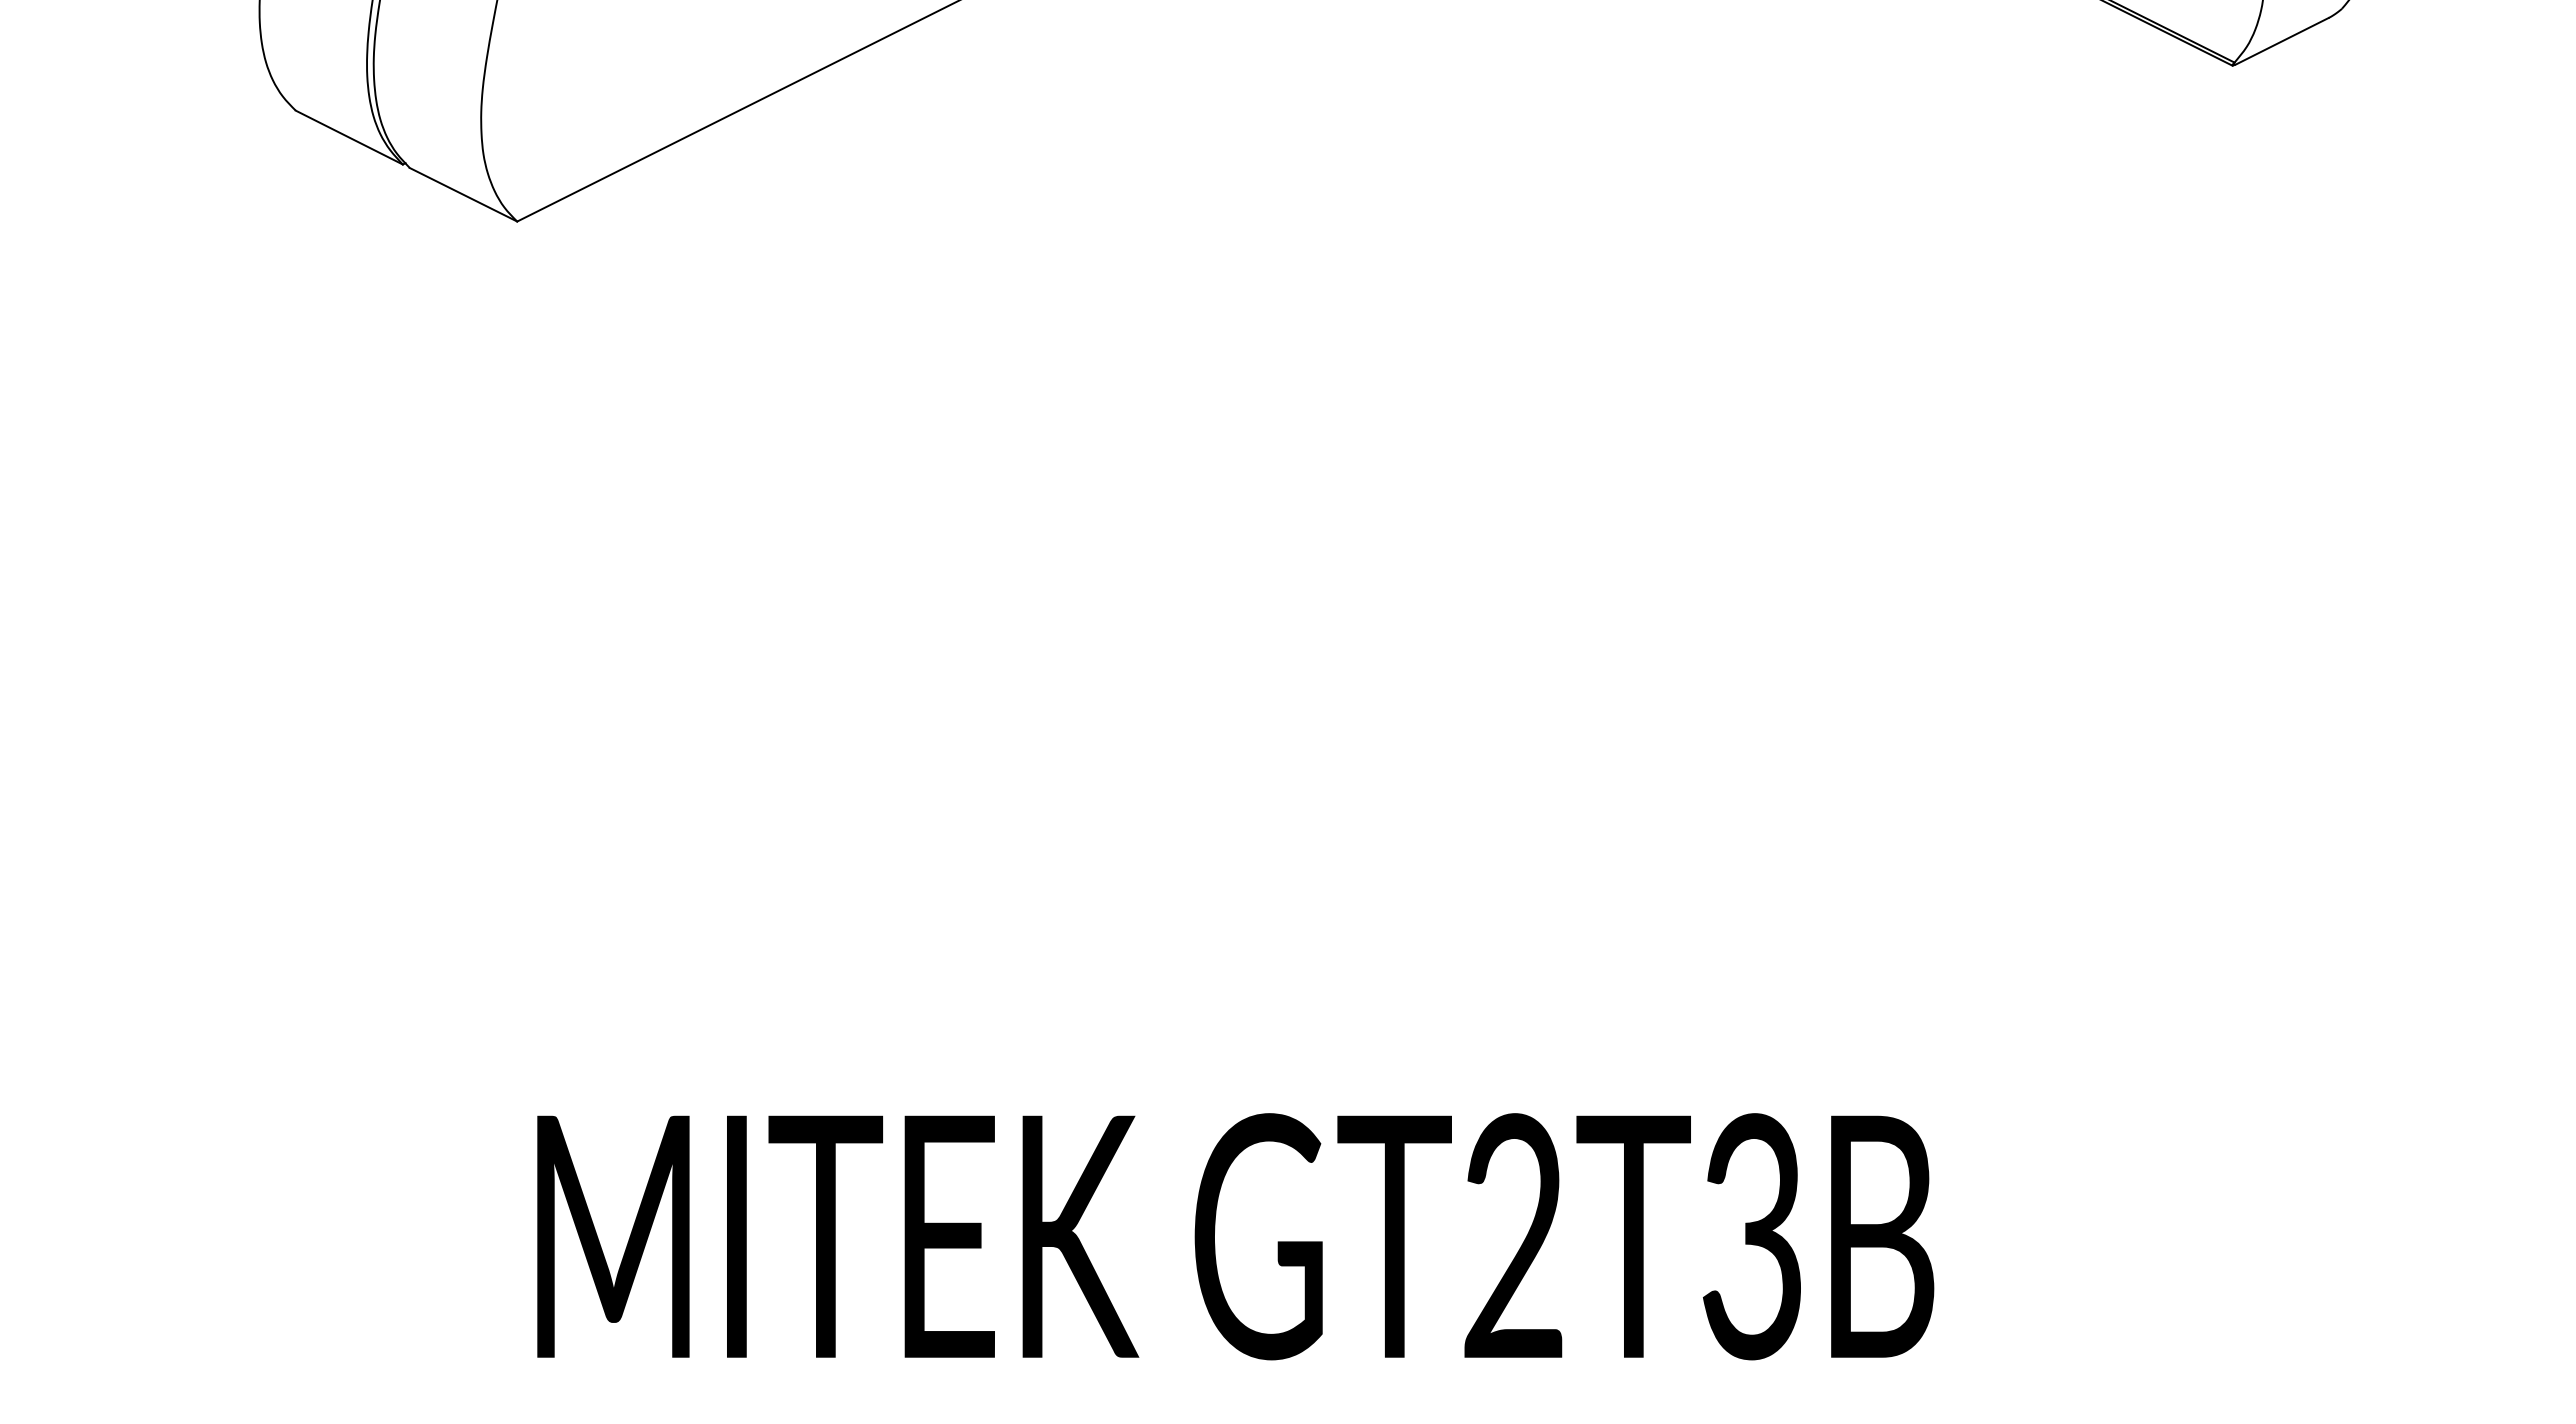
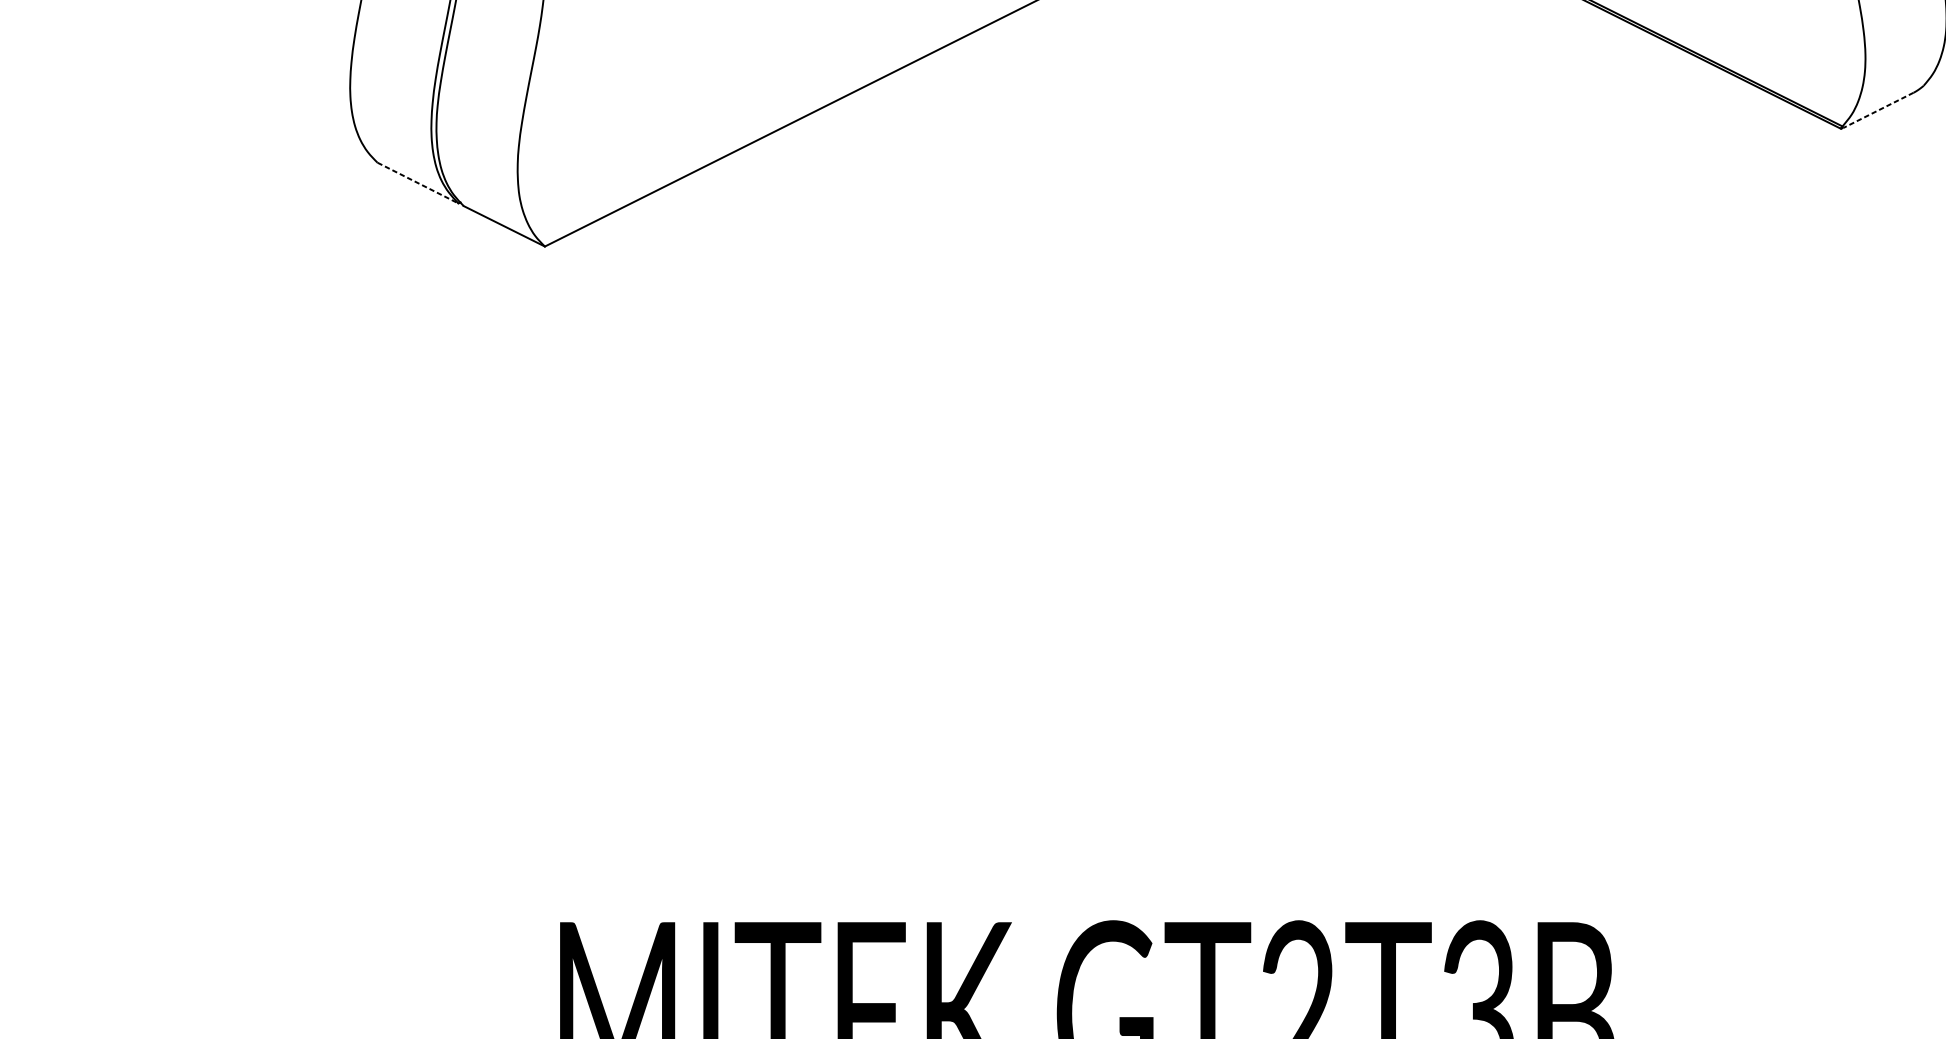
line: (2282, 41) -> (1878, 110), solid -> dashed
line: (349, 137) -> (418, 183), solid -> dashed

